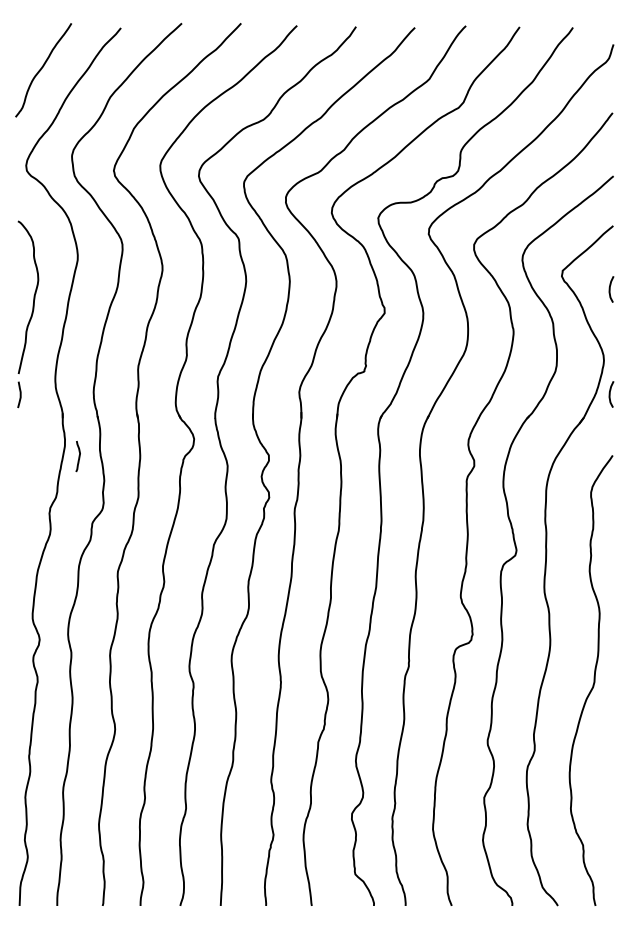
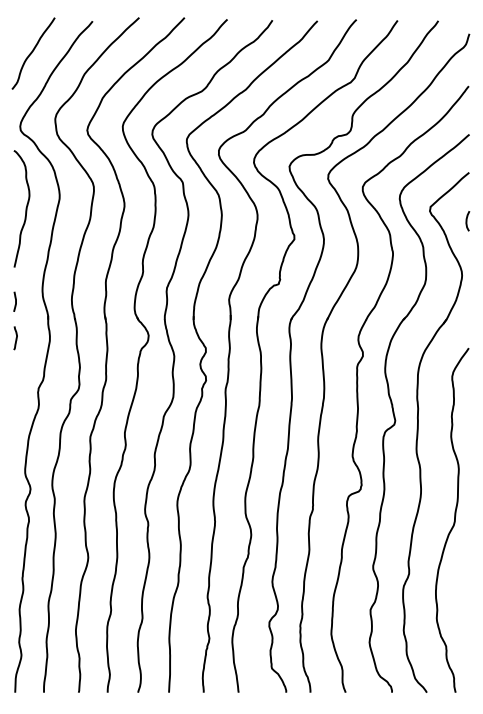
curve: (33, 297) -> (25, 209), moved
curve: (610, 394) -> (467, 301), removed
curve: (78, 456) -> (15, 338), moved

